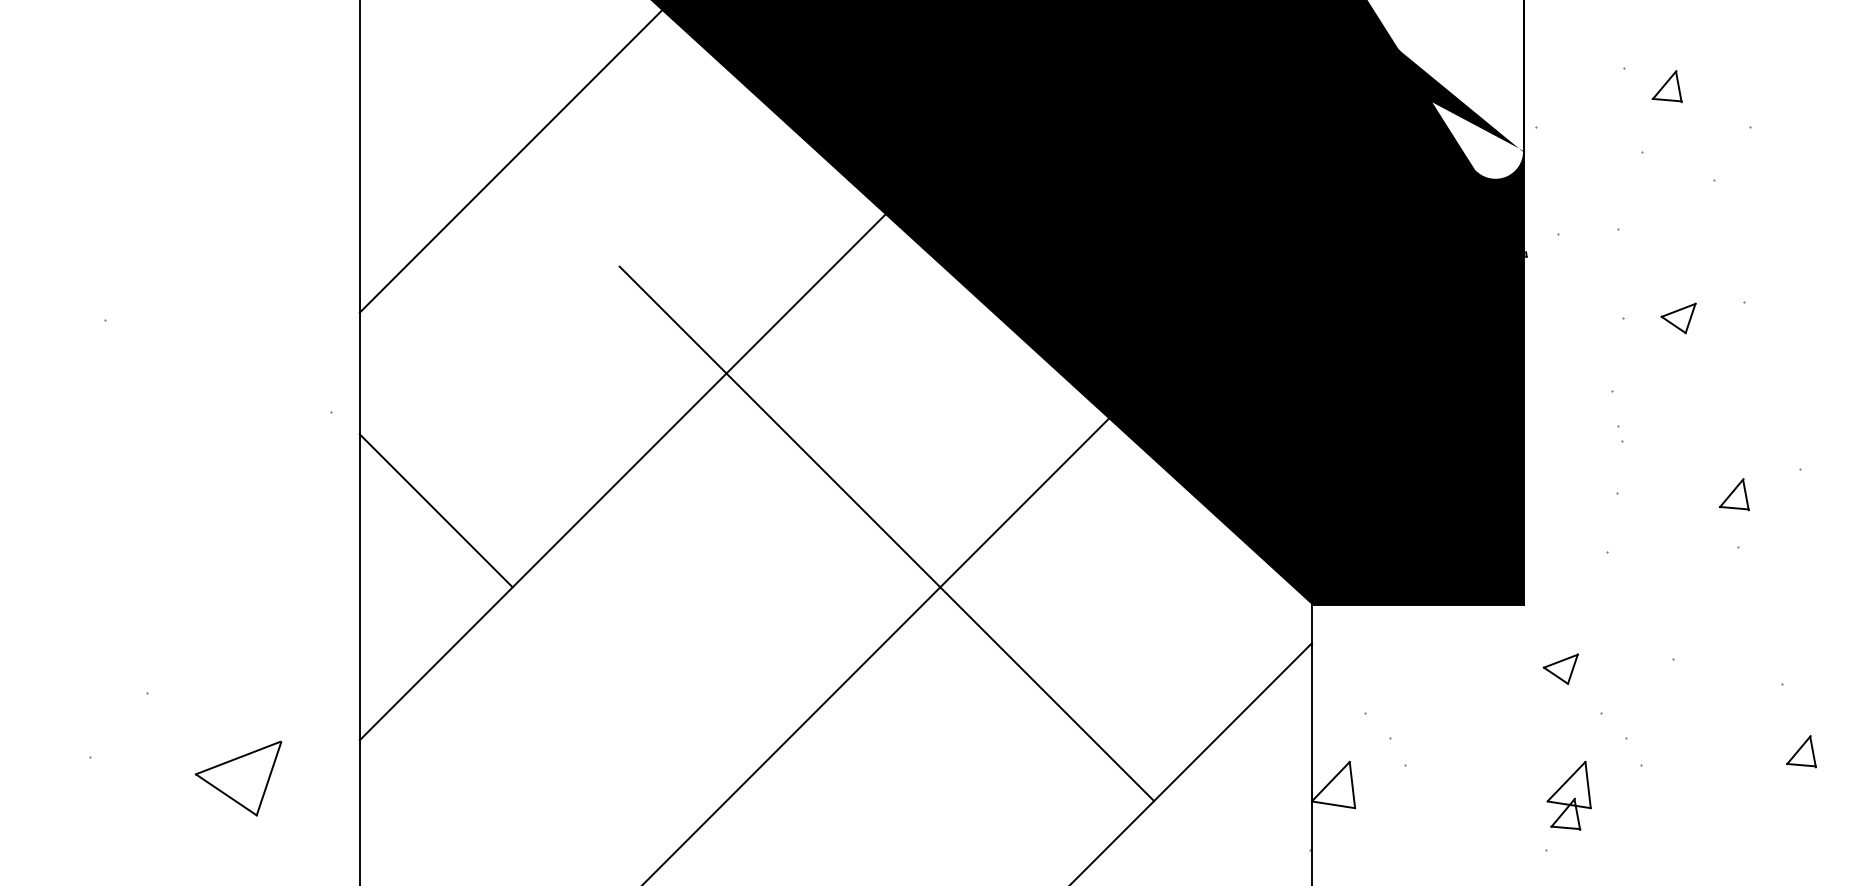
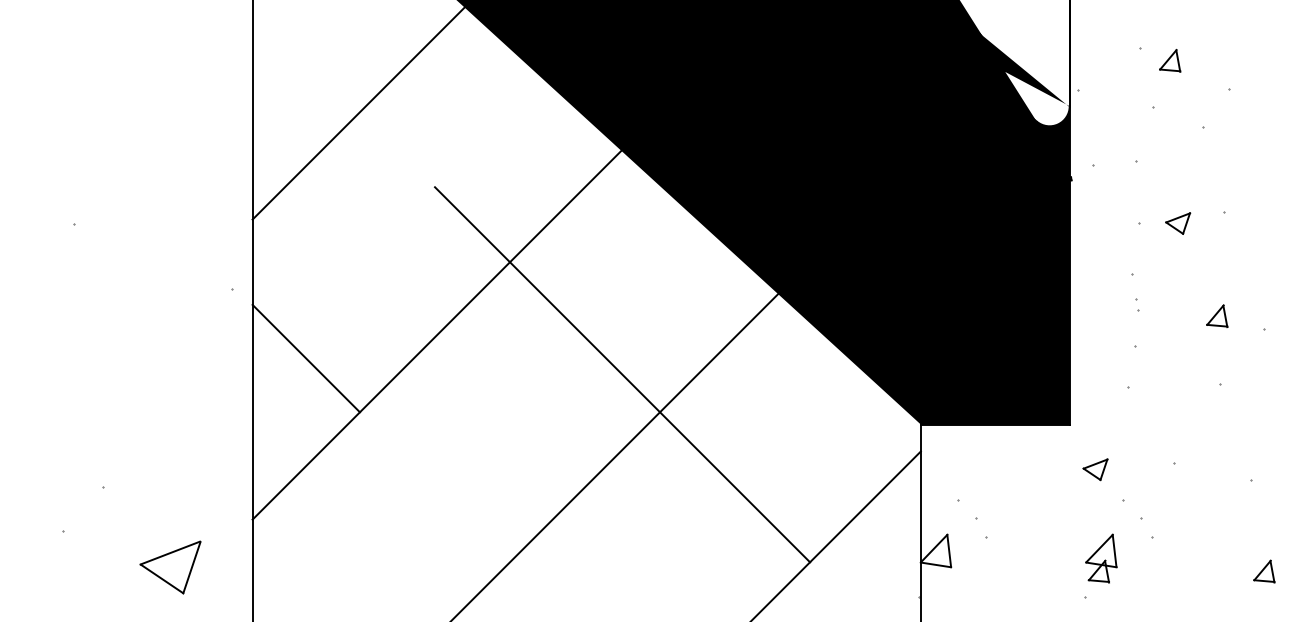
part: (1734, 493) -> (1217, 315), moved
part: (1801, 751) -> (1264, 571), moved
part: (238, 778) -> (170, 567), moved

